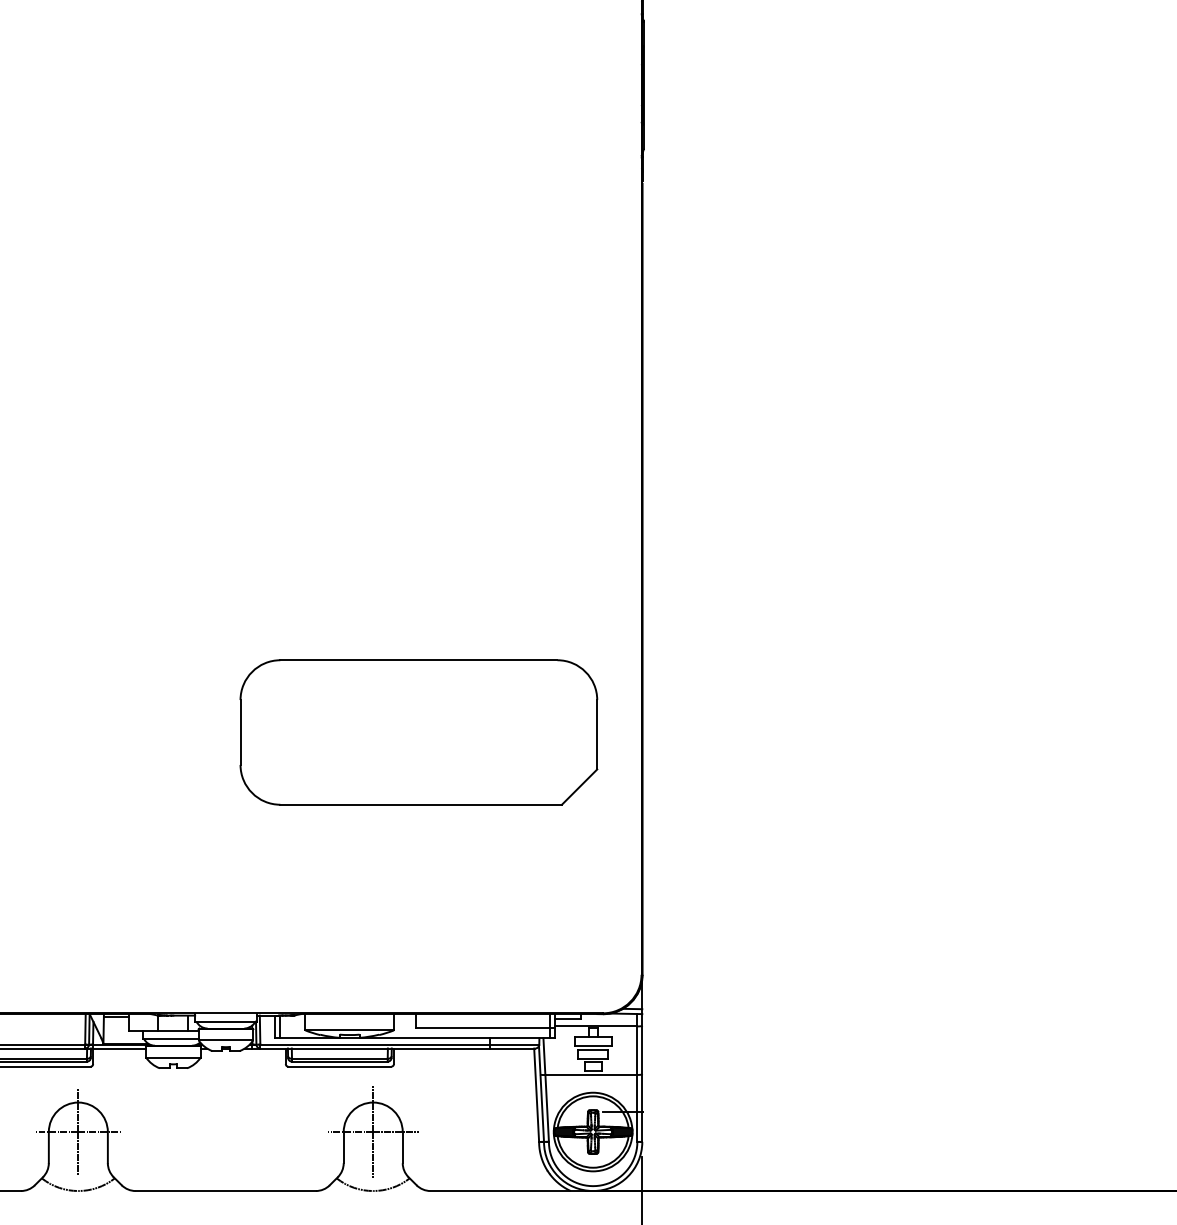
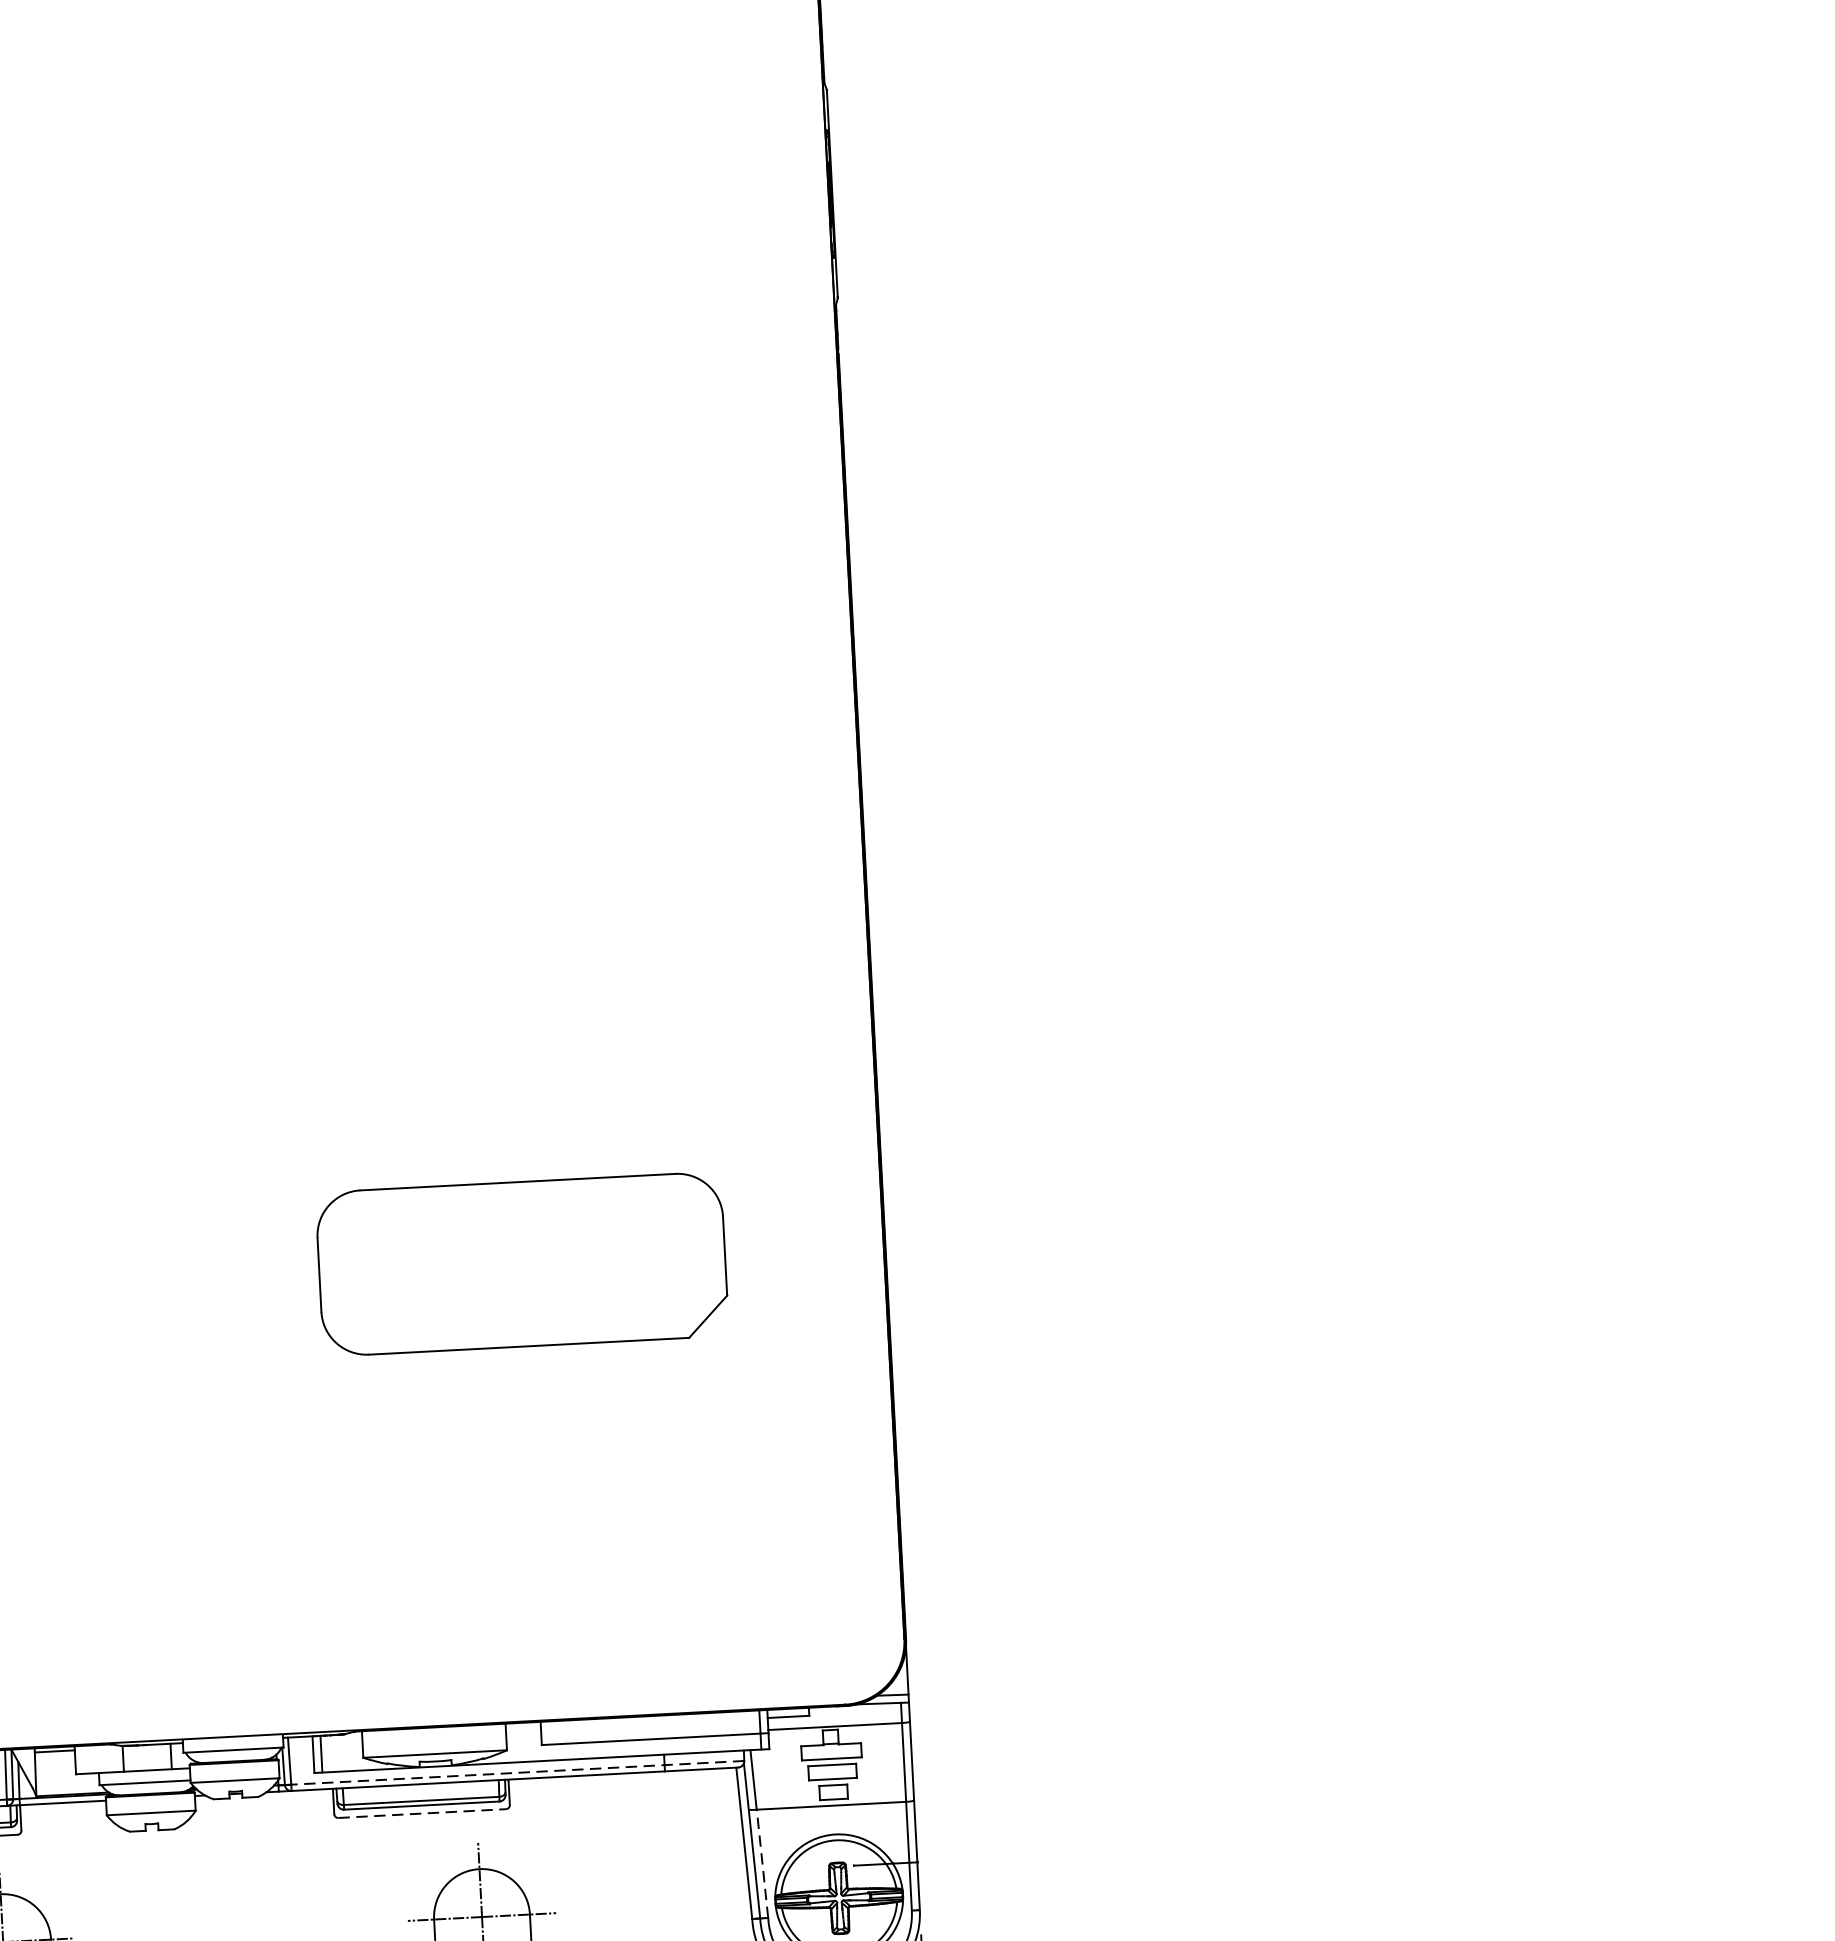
part: (418, 732) -> (521, 1264), size x0.7
line: (399, 1044) -> (517, 1772), solid -> dashed
line: (339, 1066) -> (421, 1813), solid -> dashed
line: (547, 1107) -> (762, 1862), solid -> dashed

